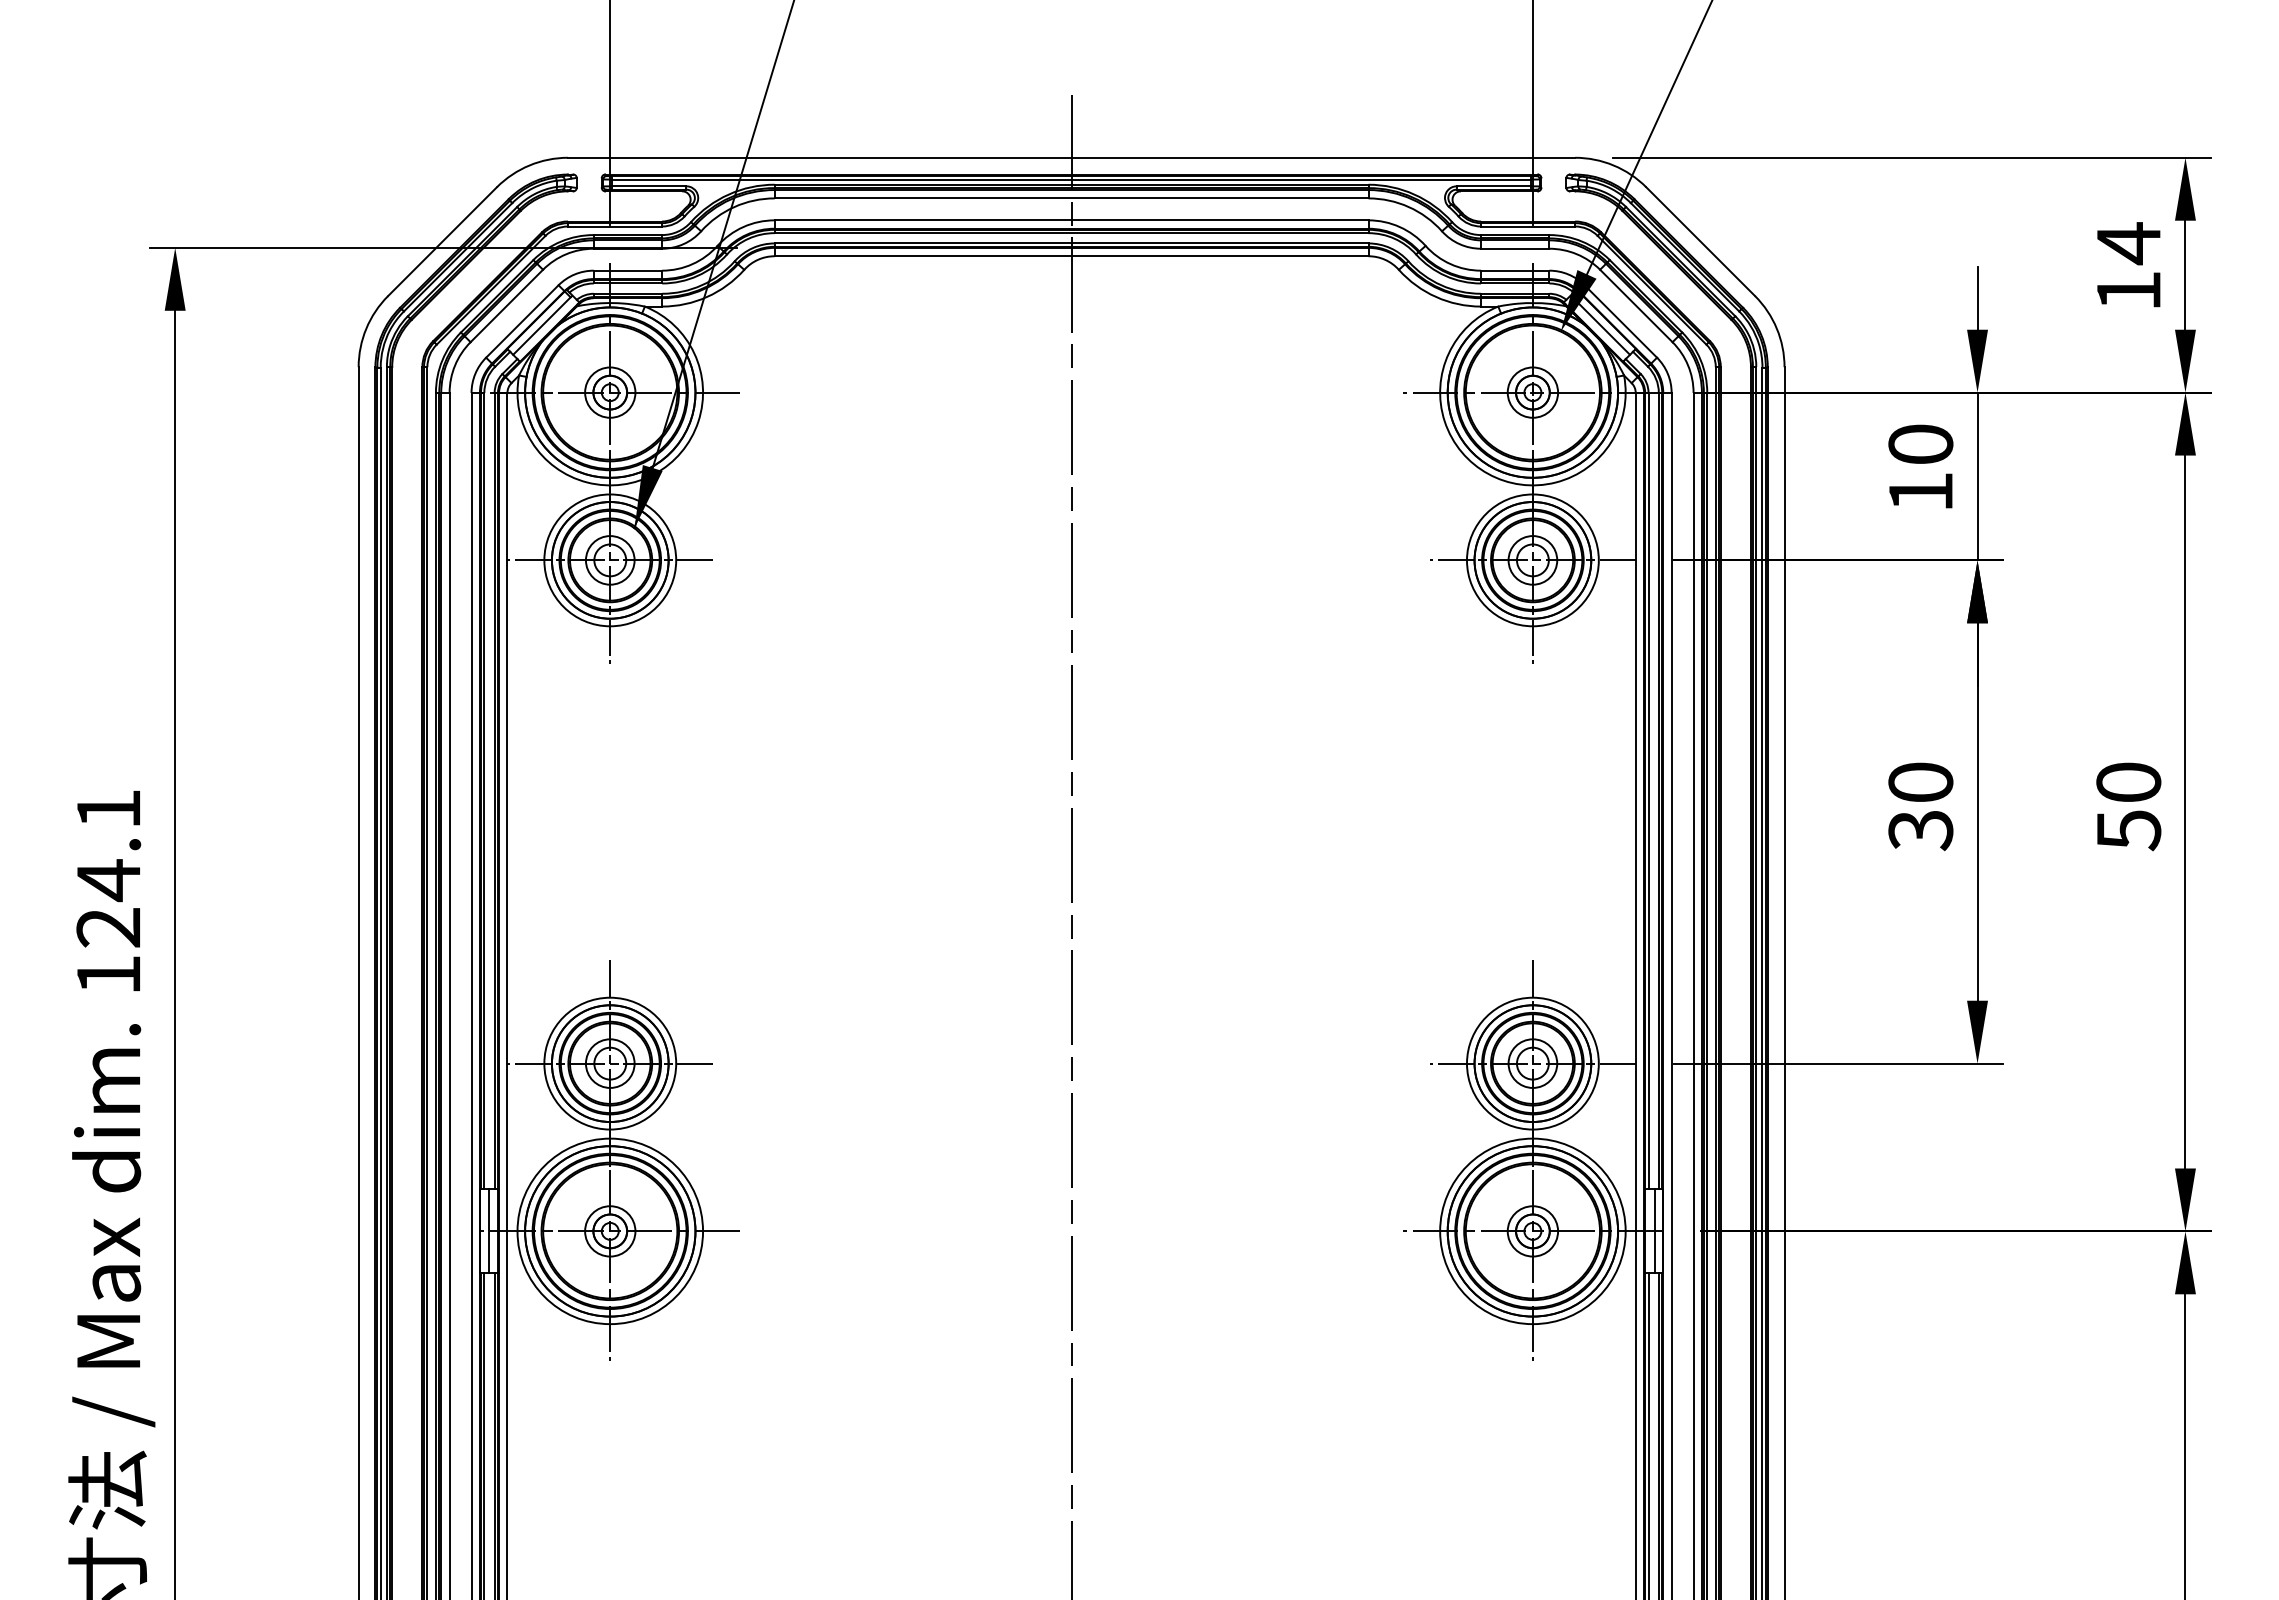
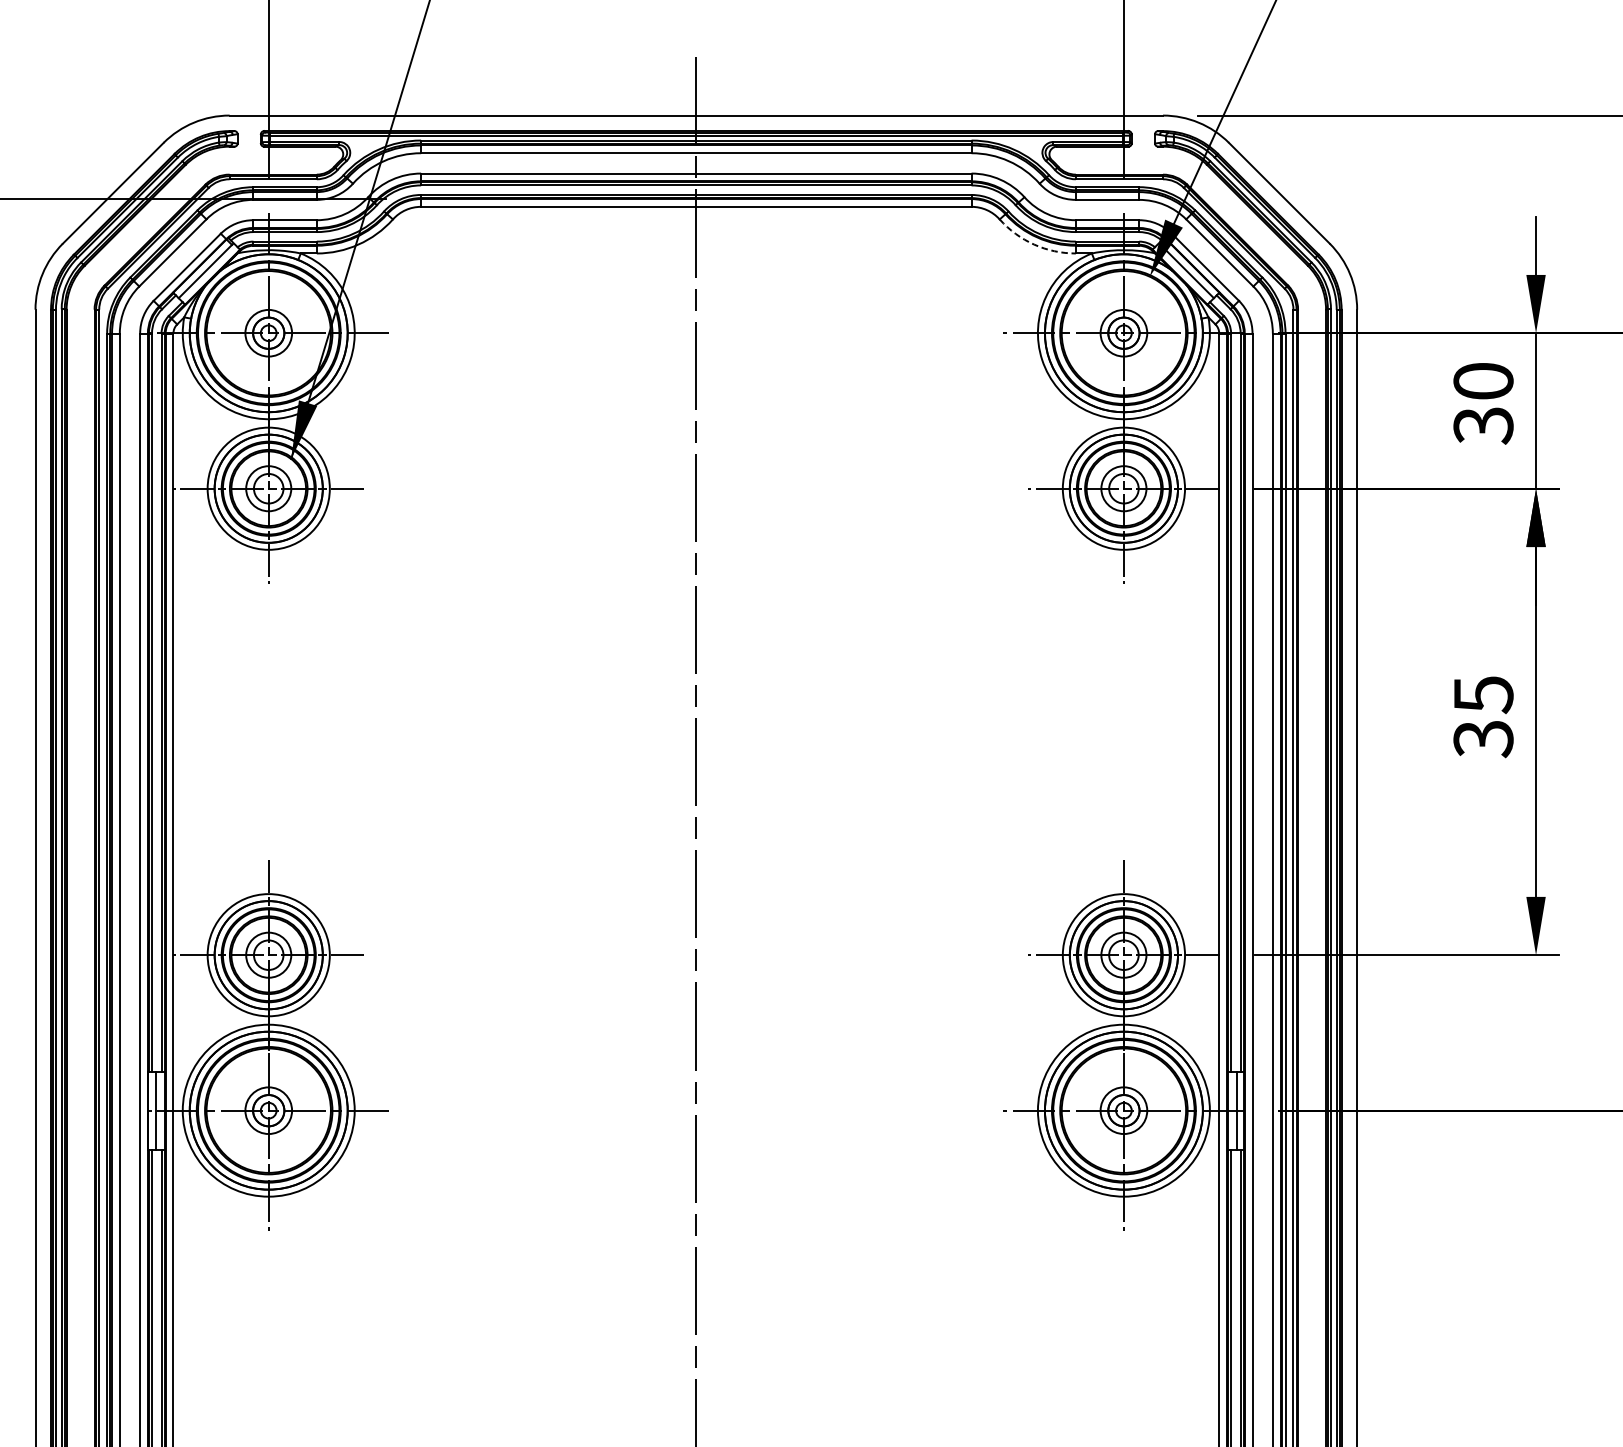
arc: (1436, 296) -> (1034, 244), solid -> dashed
text: (1920, 493) -> (1483, 426), 10 -> 30
text: (1920, 782) -> (1483, 694), 30 -> 35

